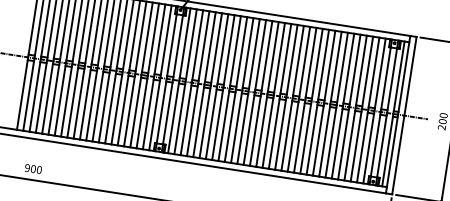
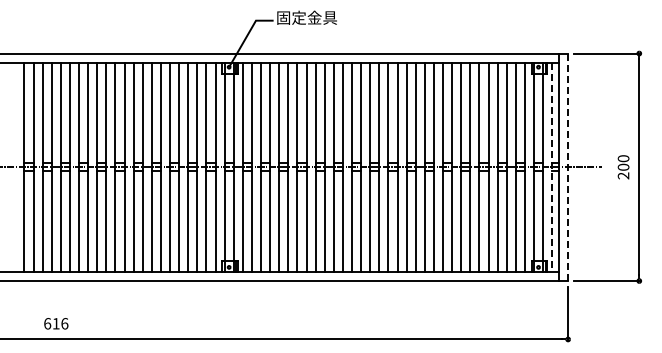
line: (393, 114) -> (552, 167), solid -> dashed
line: (404, 115) -> (568, 167), solid -> dashed
text: (33, 168) -> (56, 323), 900 -> 616

